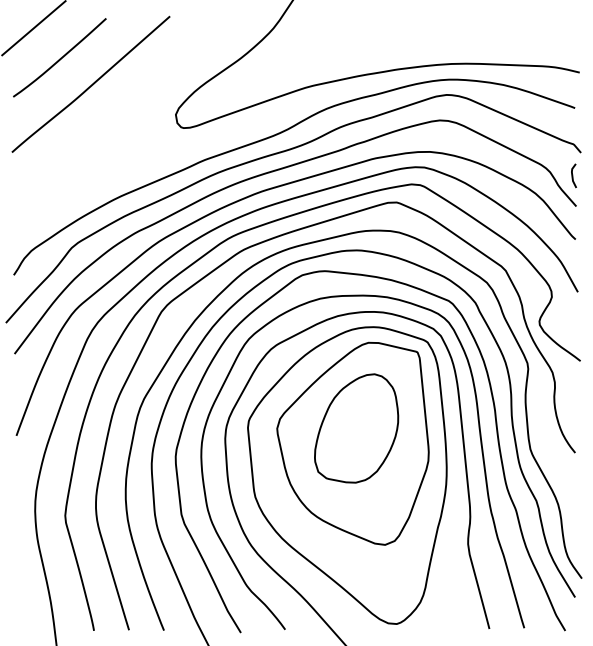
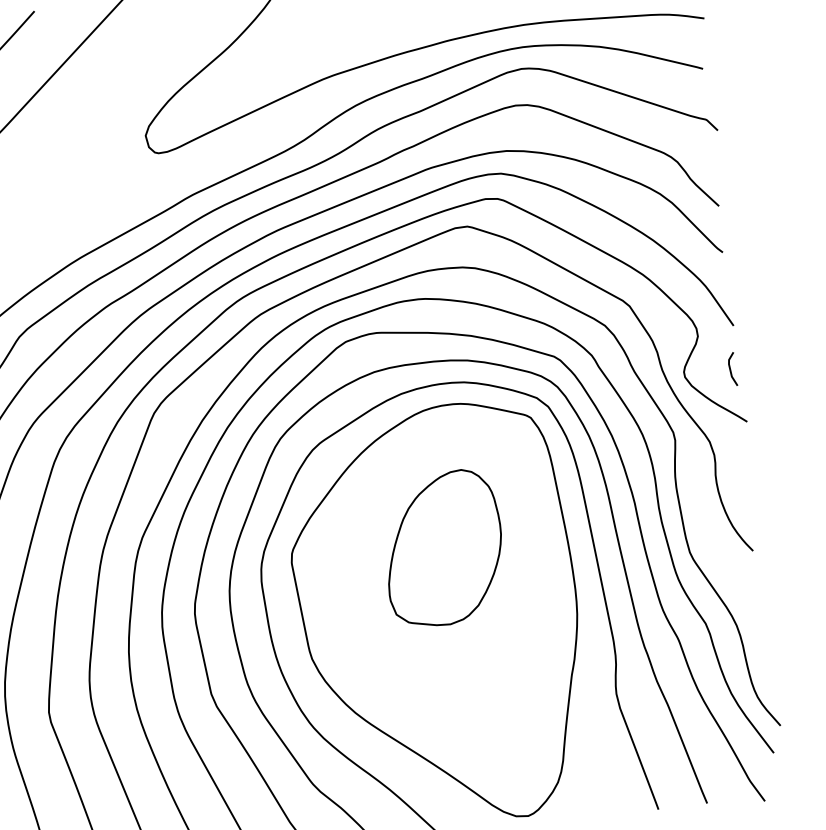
line: (573, 175) -> (731, 368), moved
part: (352, 443) -> (440, 569), removed

